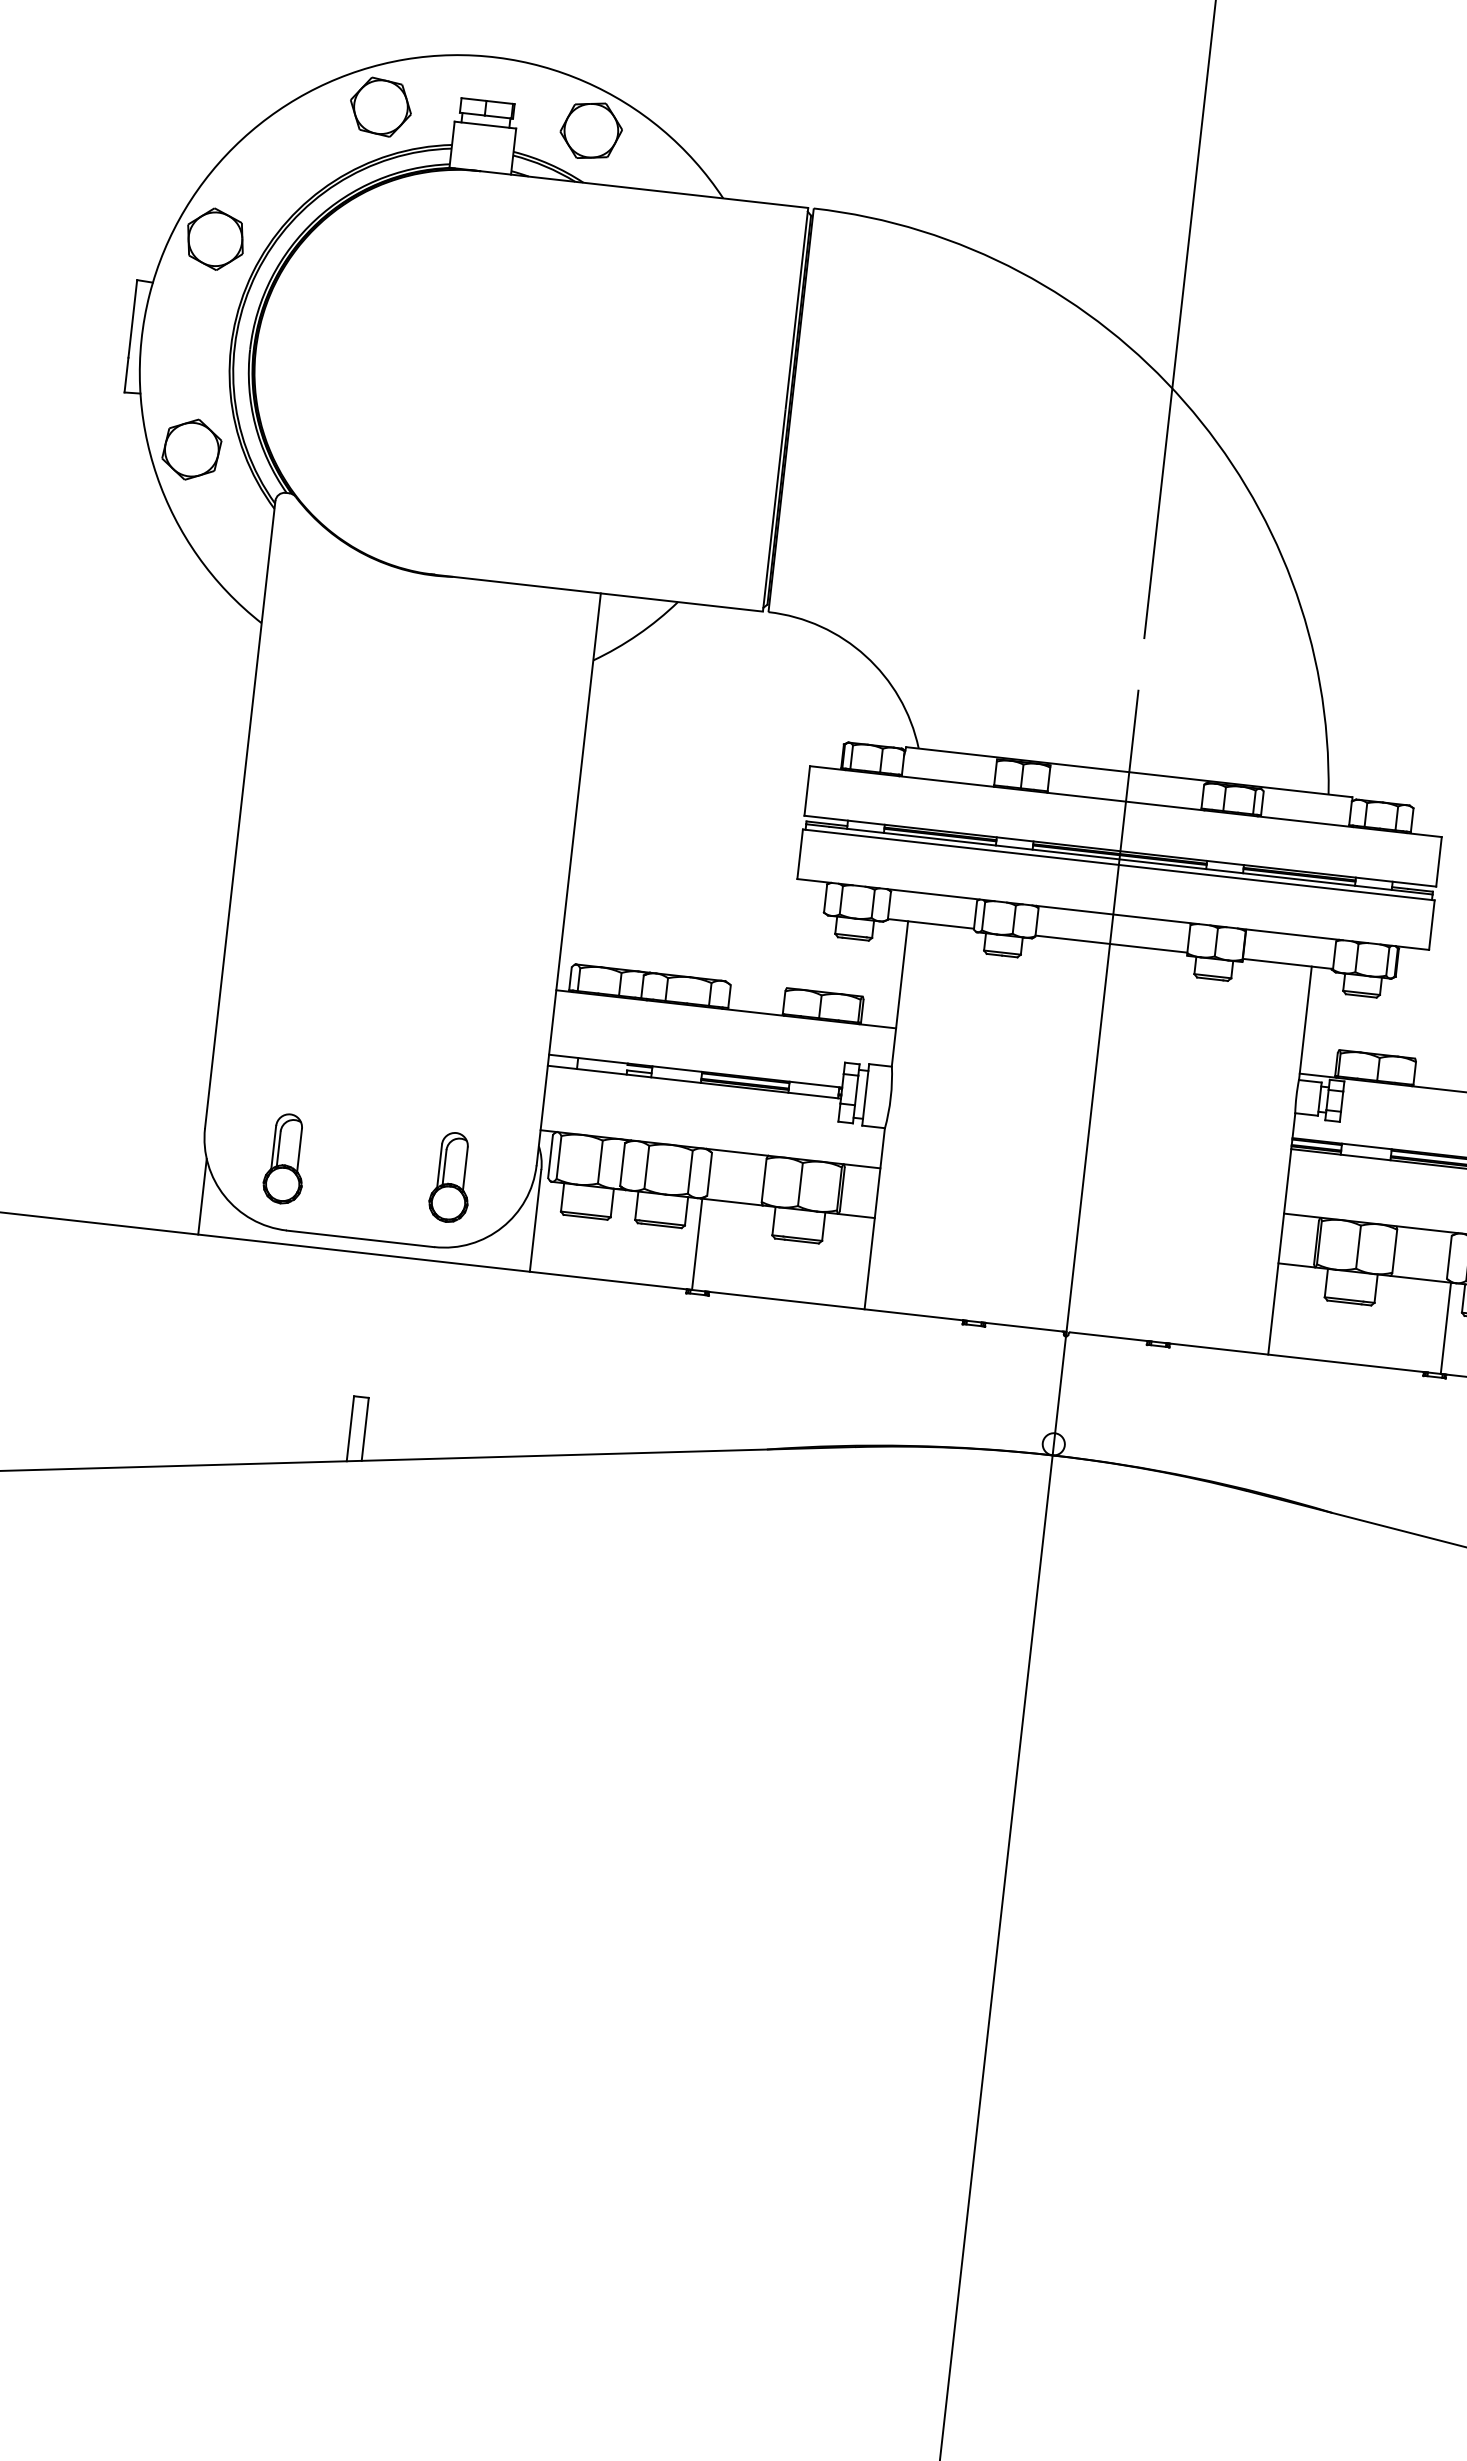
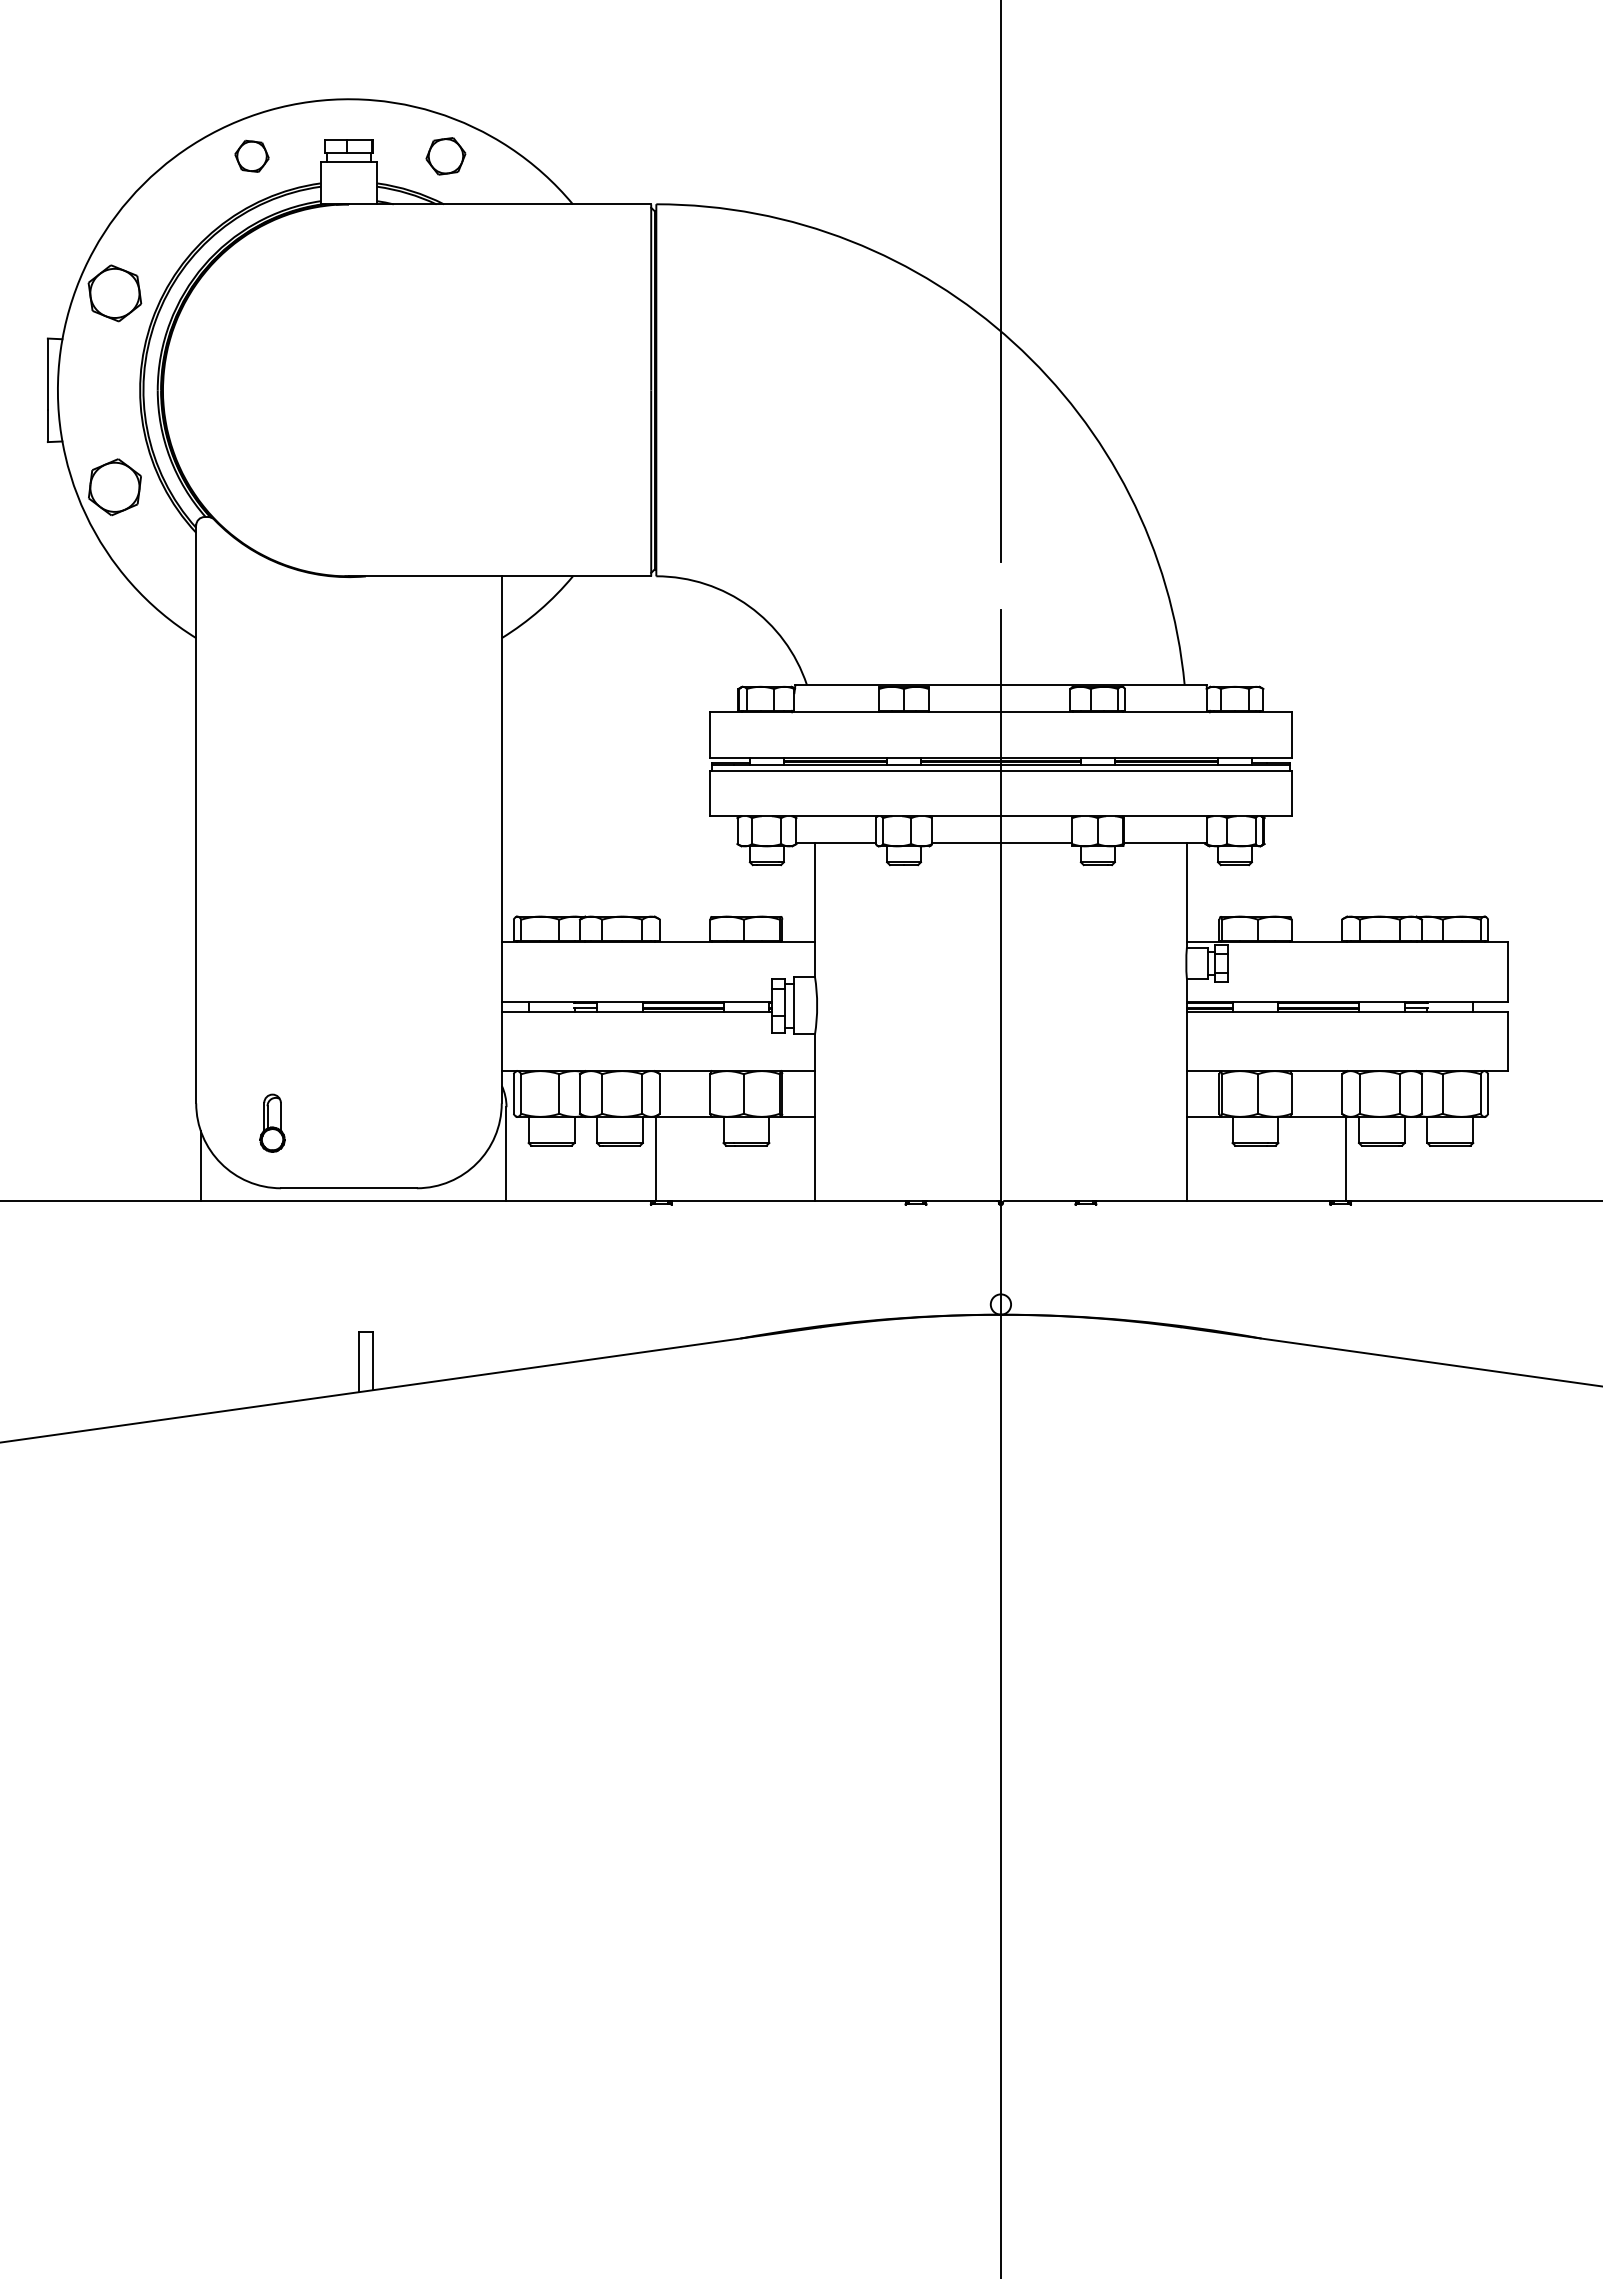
part: (380, 107) -> (251, 156), size x0.6
part: (590, 130) -> (445, 156), size x0.7
part: (285, 1159) -> (272, 1123), size x0.7
part: (451, 1177) -> (425, 1123), removed

